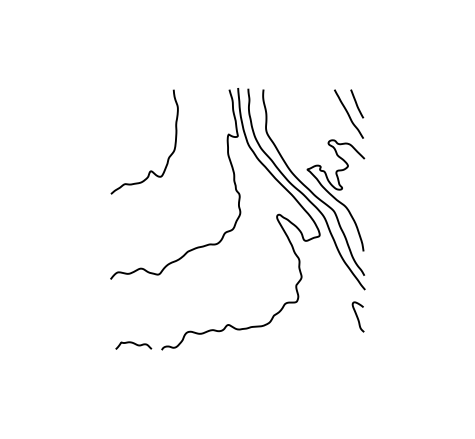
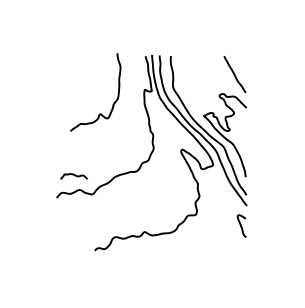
curve: (357, 103) -> (241, 66), removed
curve: (168, 156) -> (113, 103), moved
curve: (133, 344) -> (73, 175), moved

